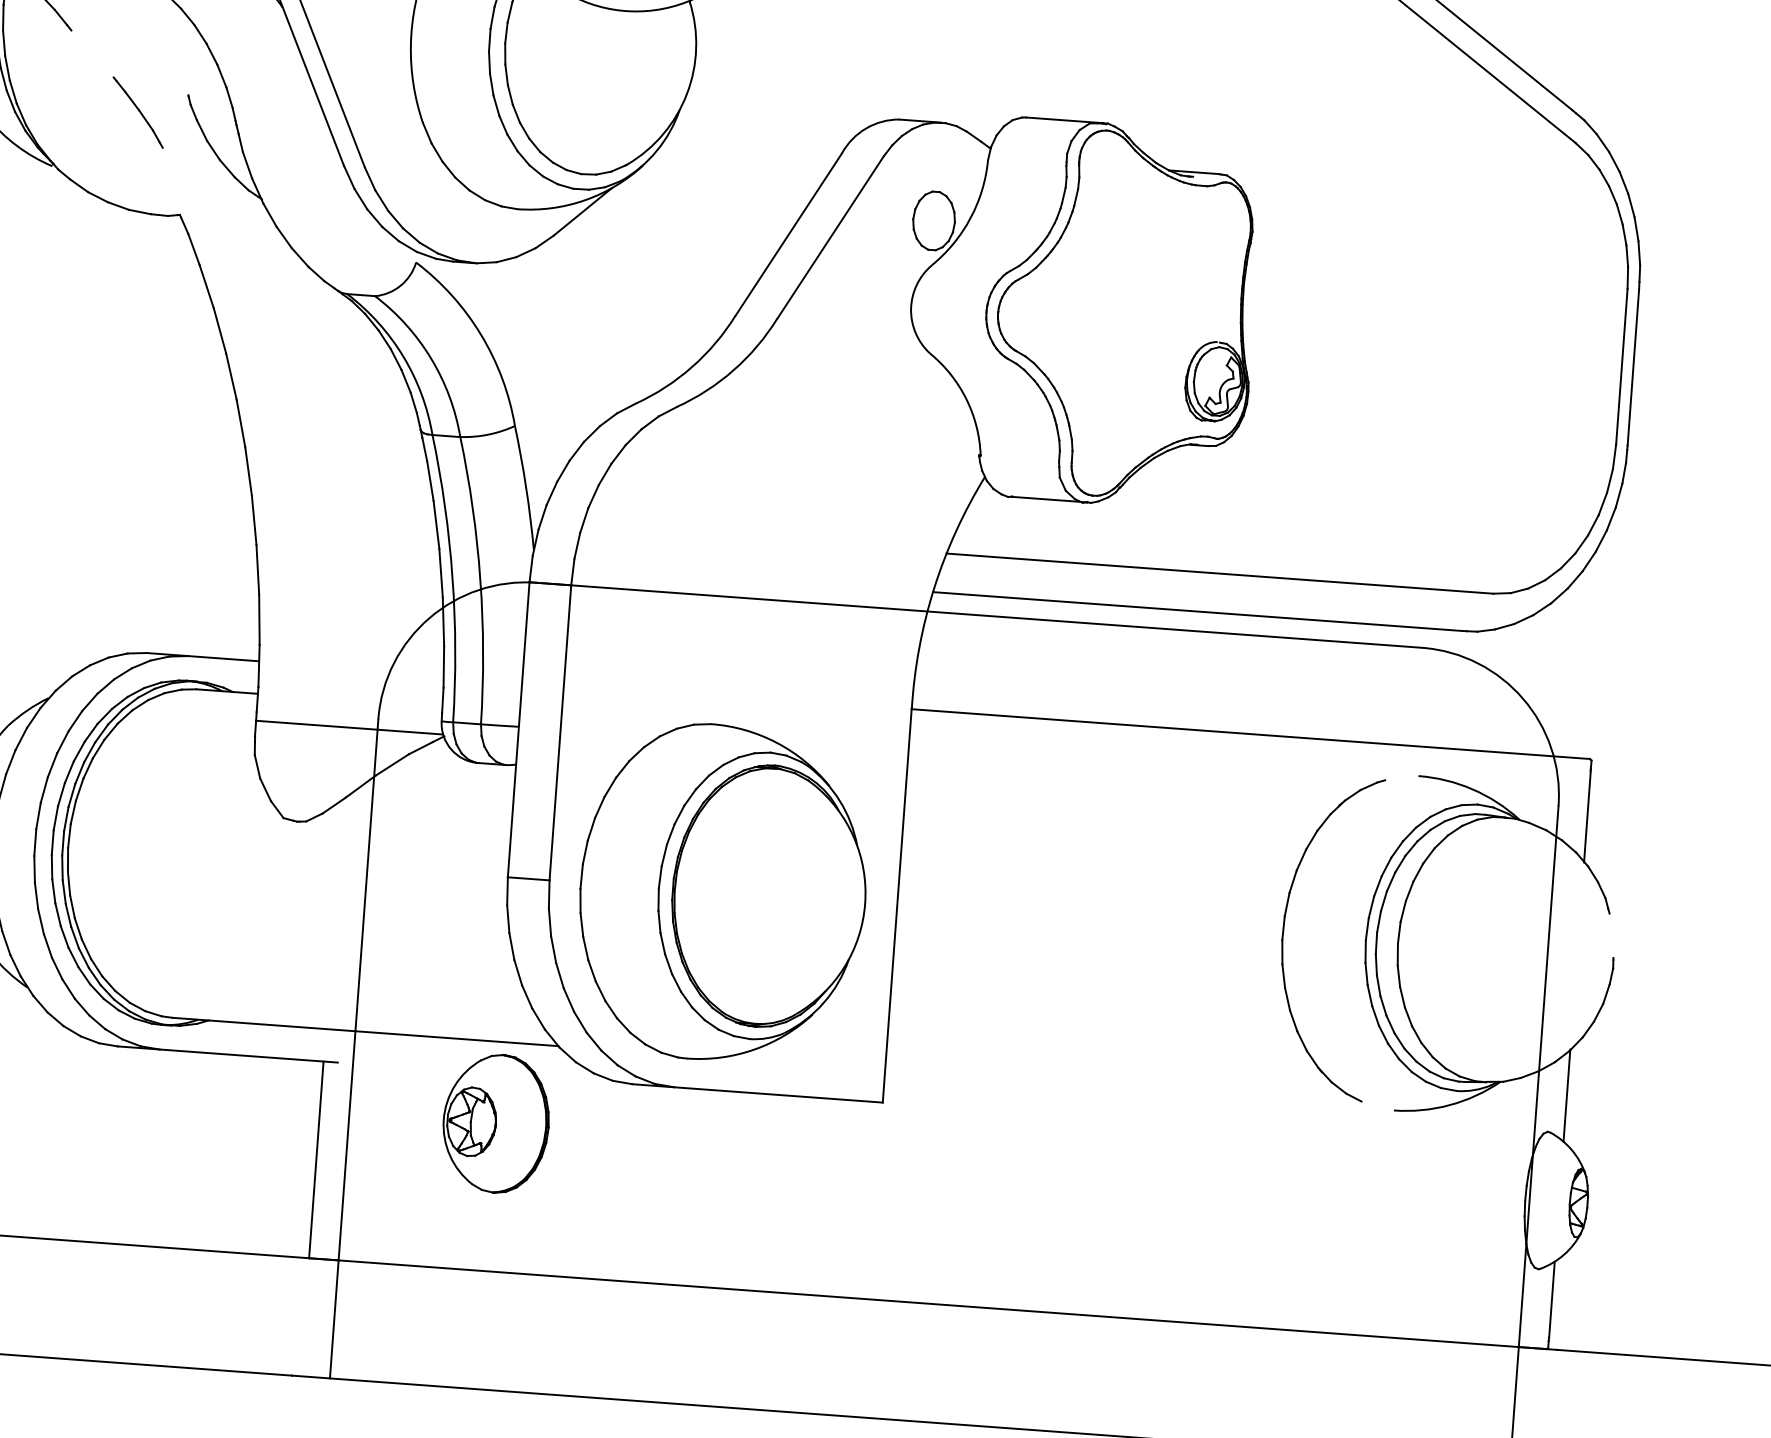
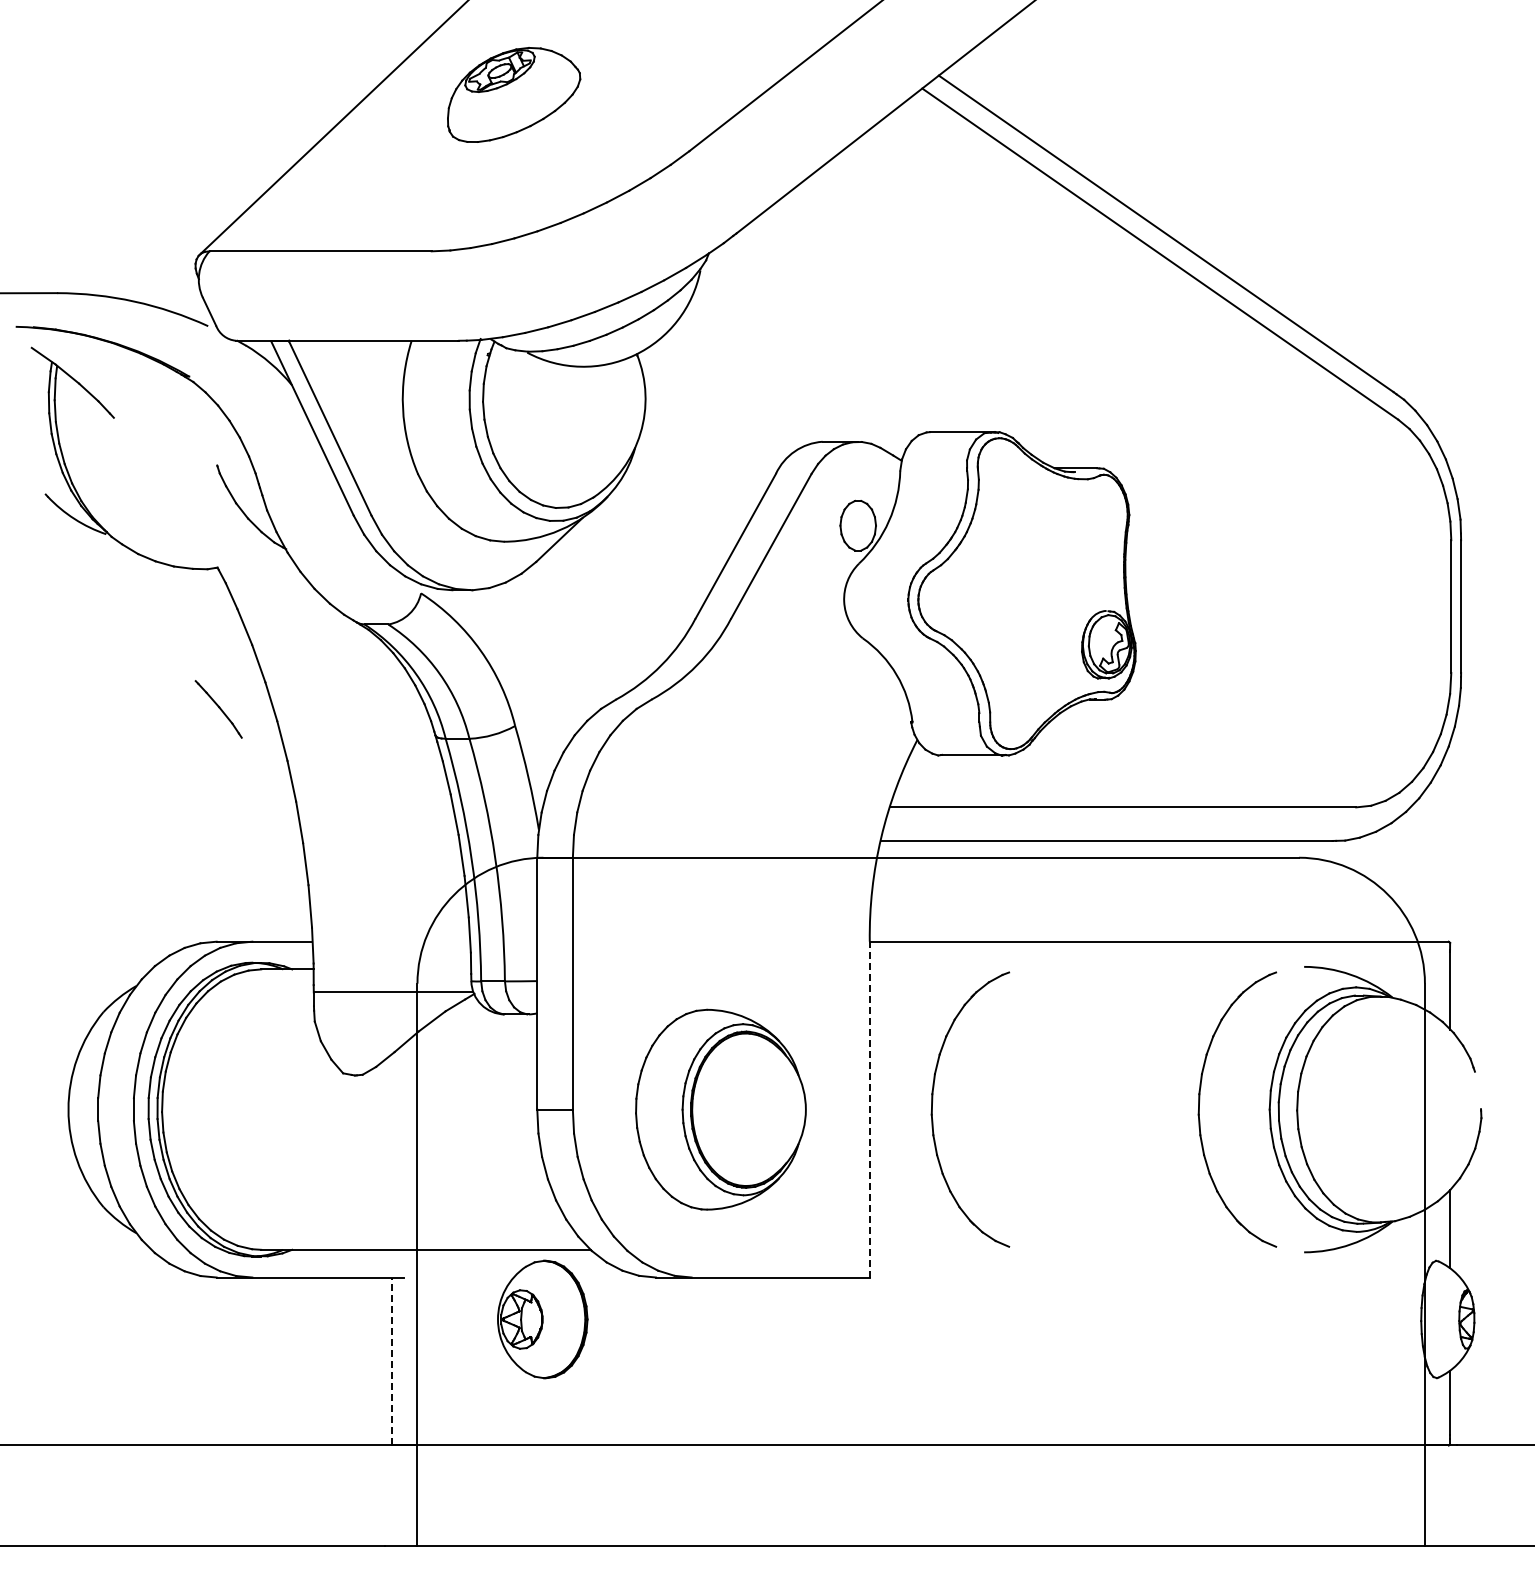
part: (137, 112) -> (218, 709), moved
part: (722, 892) -> (720, 1109), size x0.7
line: (897, 905) -> (869, 1109), solid -> dashed
part: (970, 911) -> (932, 1109), added
line: (316, 1159) -> (392, 1361), solid -> dashed

